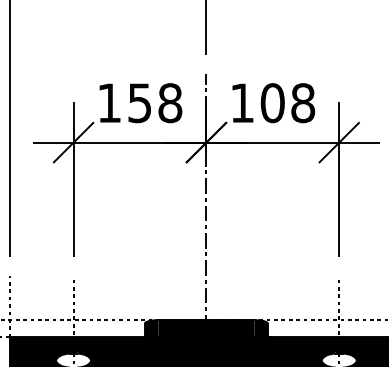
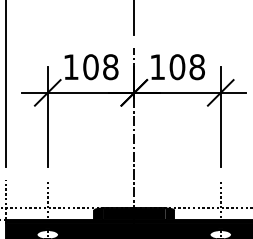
text: (139, 103) -> (90, 67), 158 -> 108

